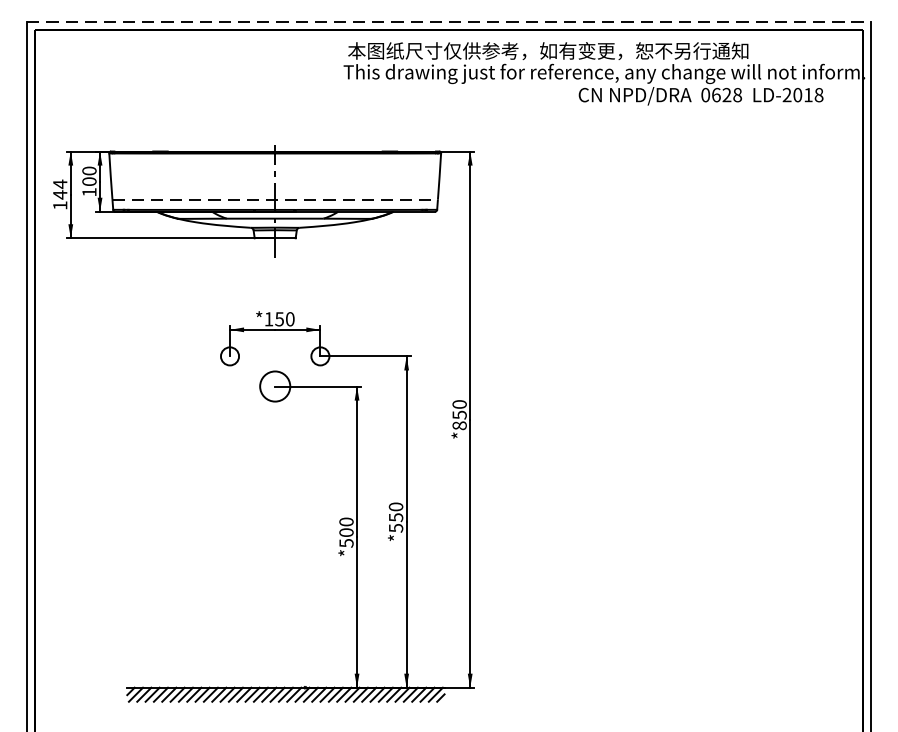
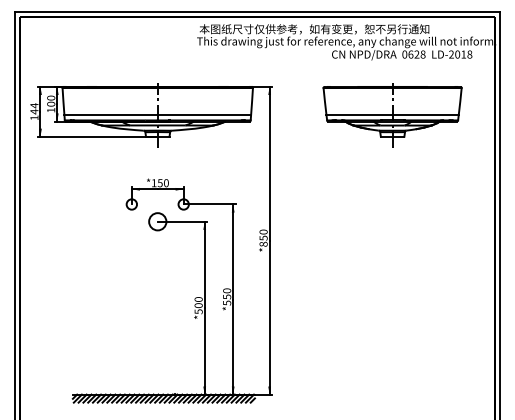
line: (449, 21) -> (257, 12), dashed -> solid
line: (276, 199) -> (158, 114), dashed -> solid
part: (684, 201) -> (392, 115), added

